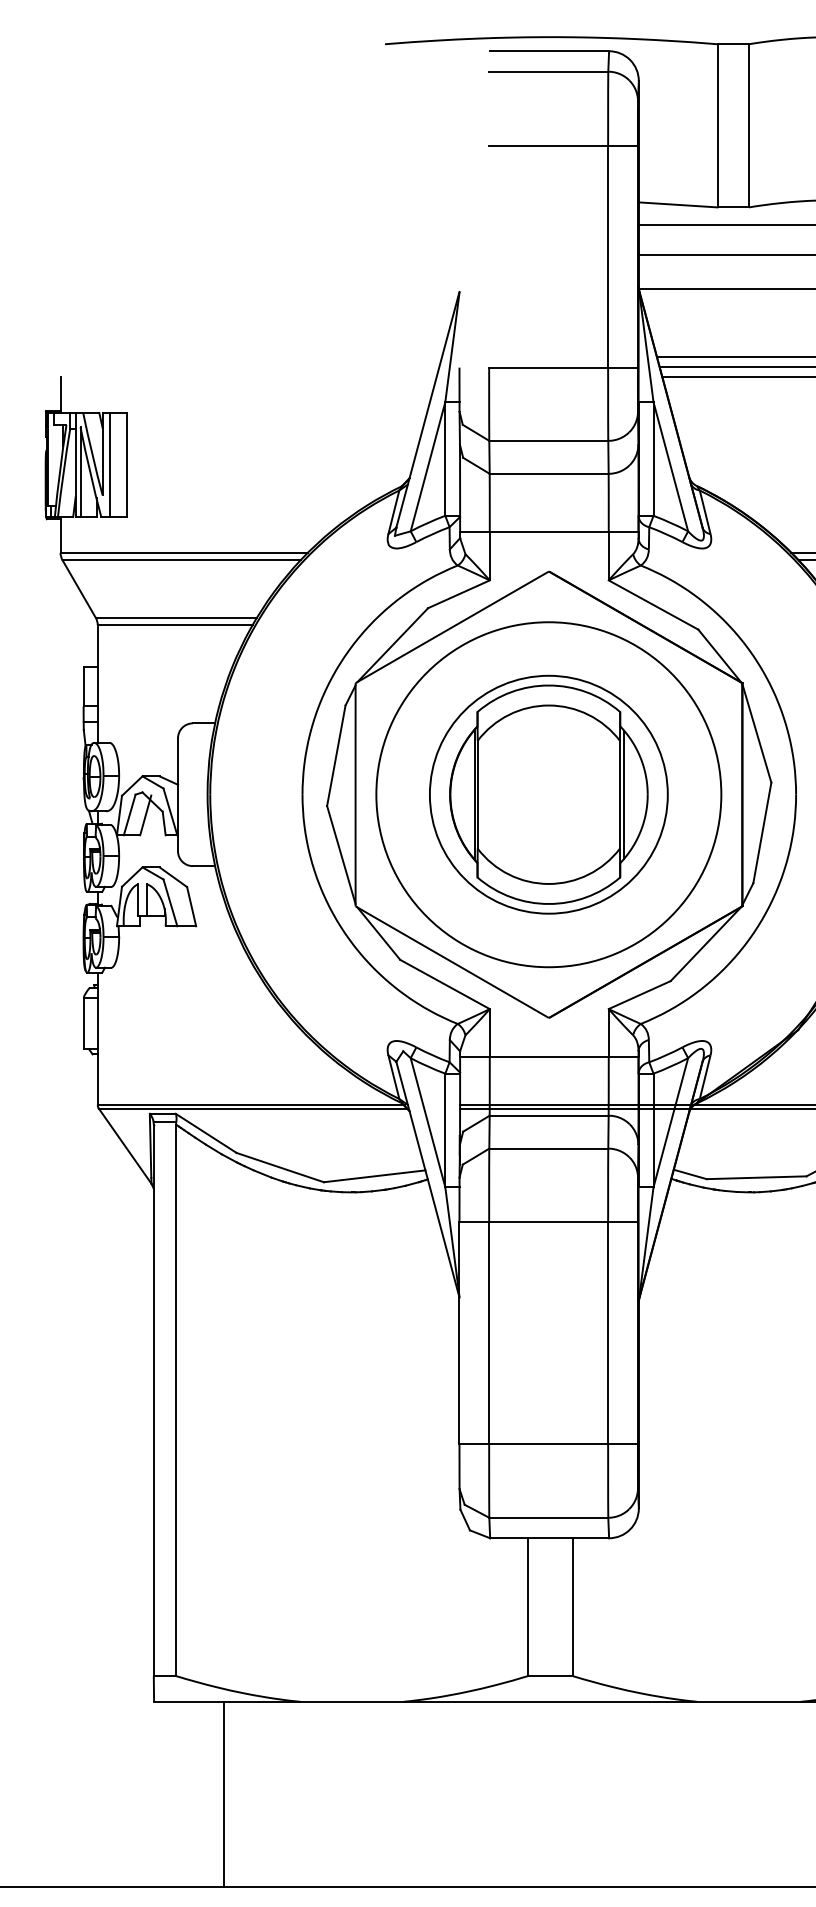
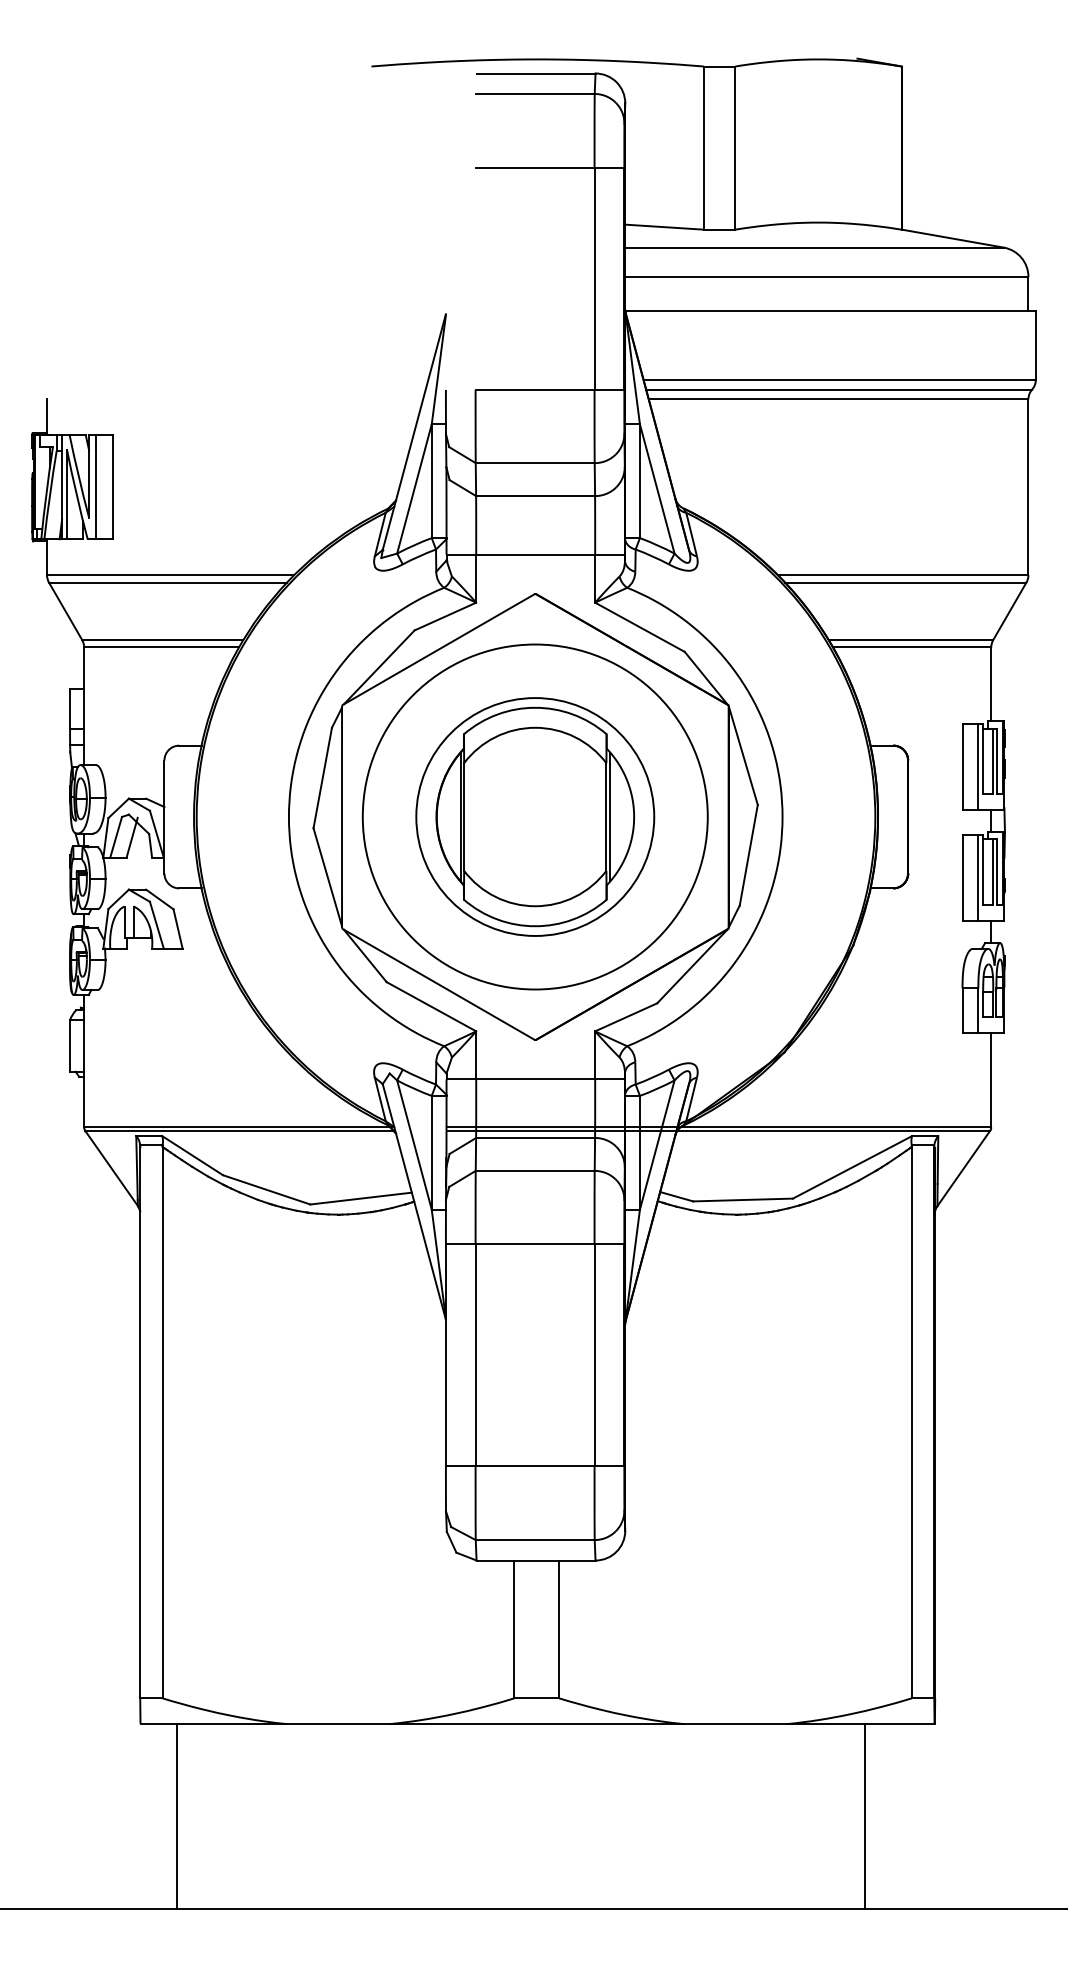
line: (224, 1794) -> (176, 1816), moved

